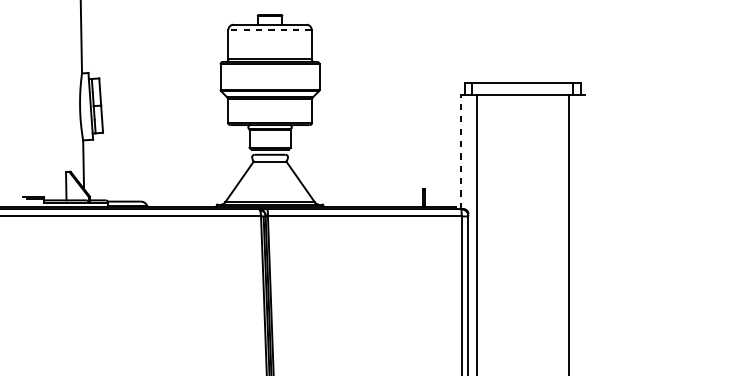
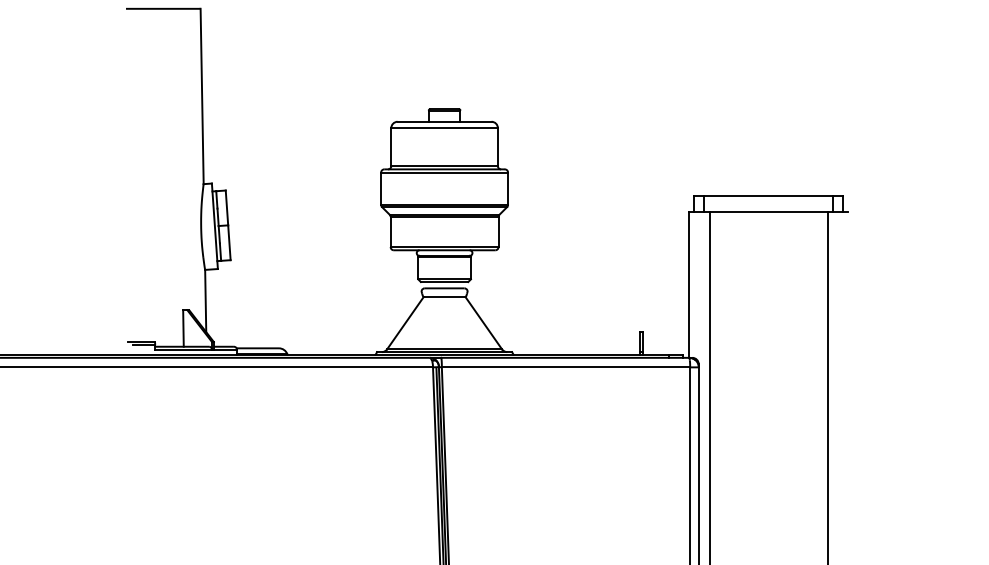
line: (269, 30) -> (444, 128), dashed -> solid
line: (461, 151) -> (689, 284), dashed -> solid

